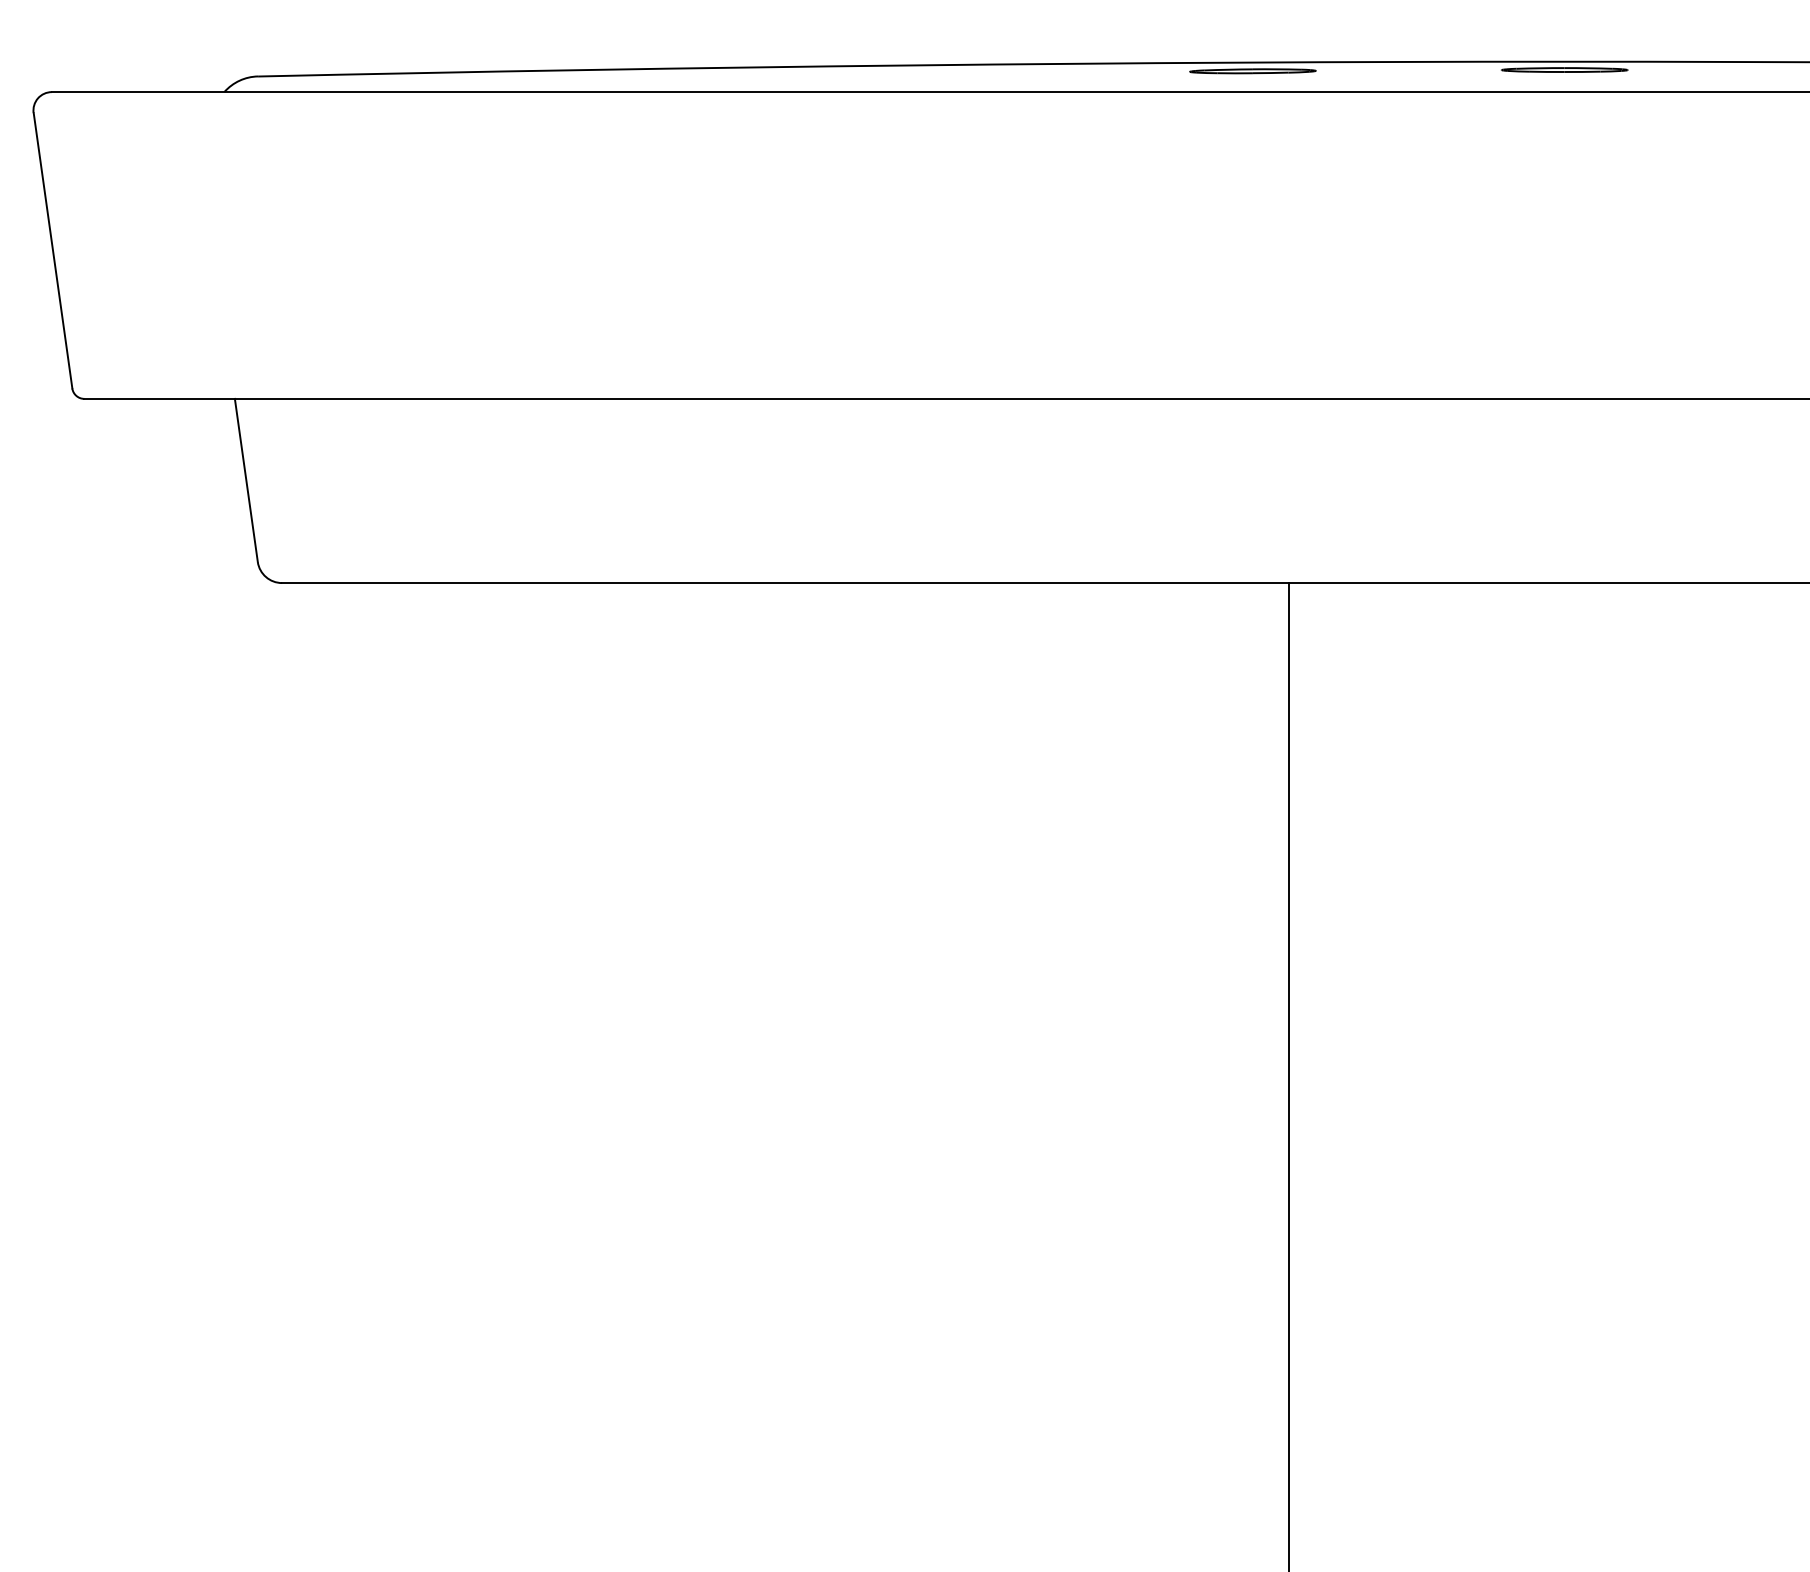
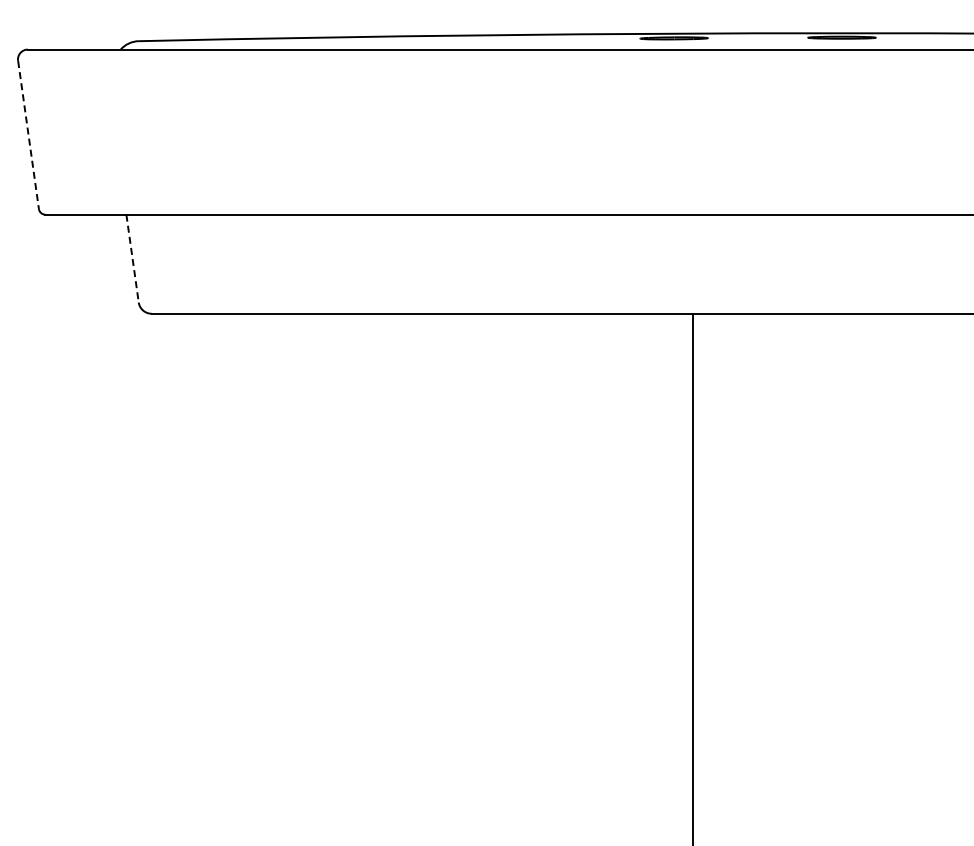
line: (52, 251) -> (28, 135), solid -> dashed
line: (246, 482) -> (132, 259), solid -> dashed

